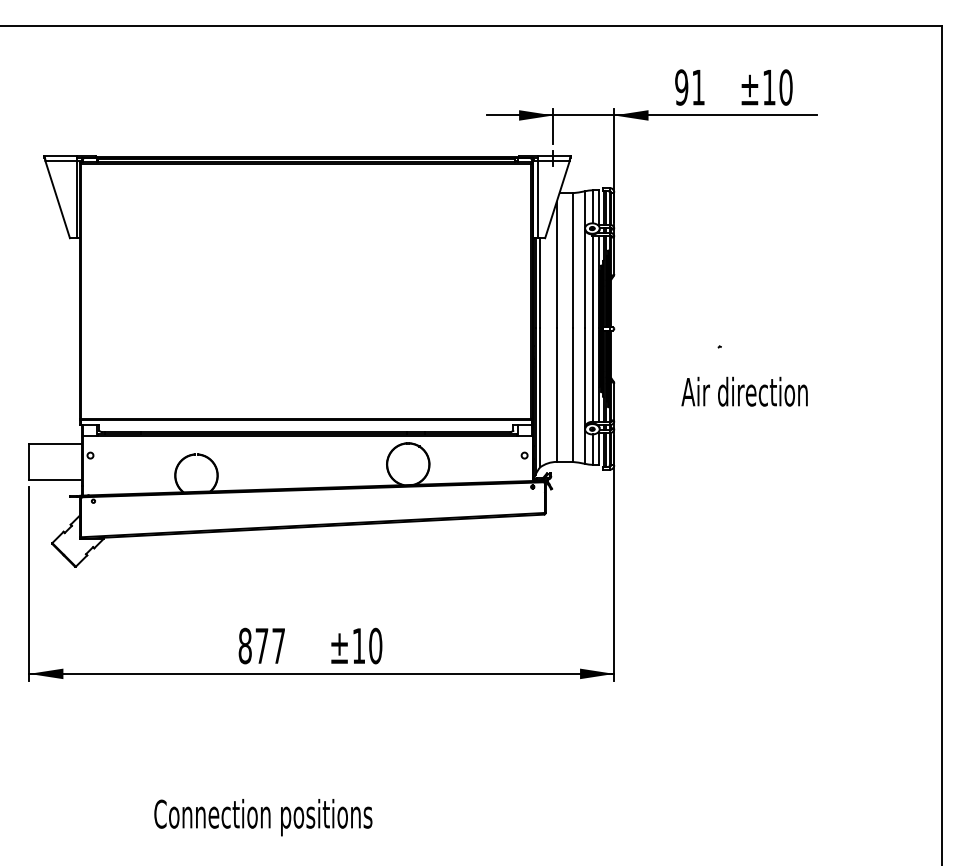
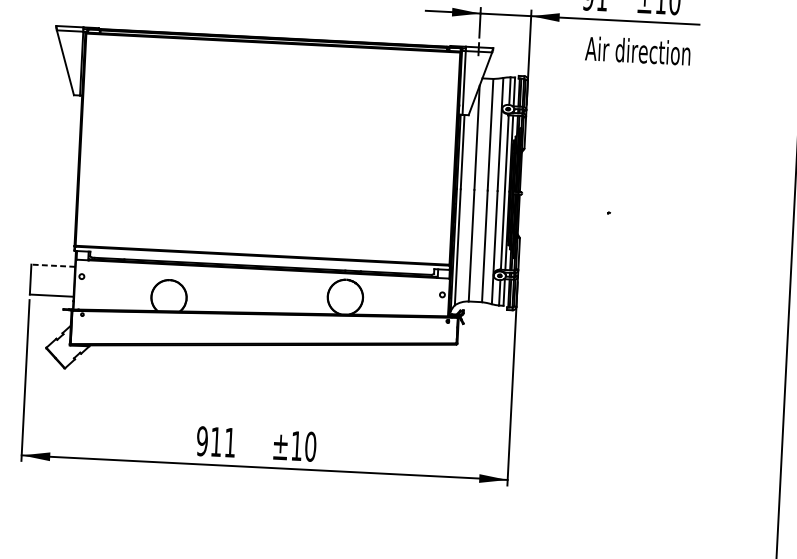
text: (744, 391) -> (637, 50), moved
line: (54, 444) -> (52, 265), solid -> dashed
text: (261, 646) -> (215, 442), 877 -> 911

